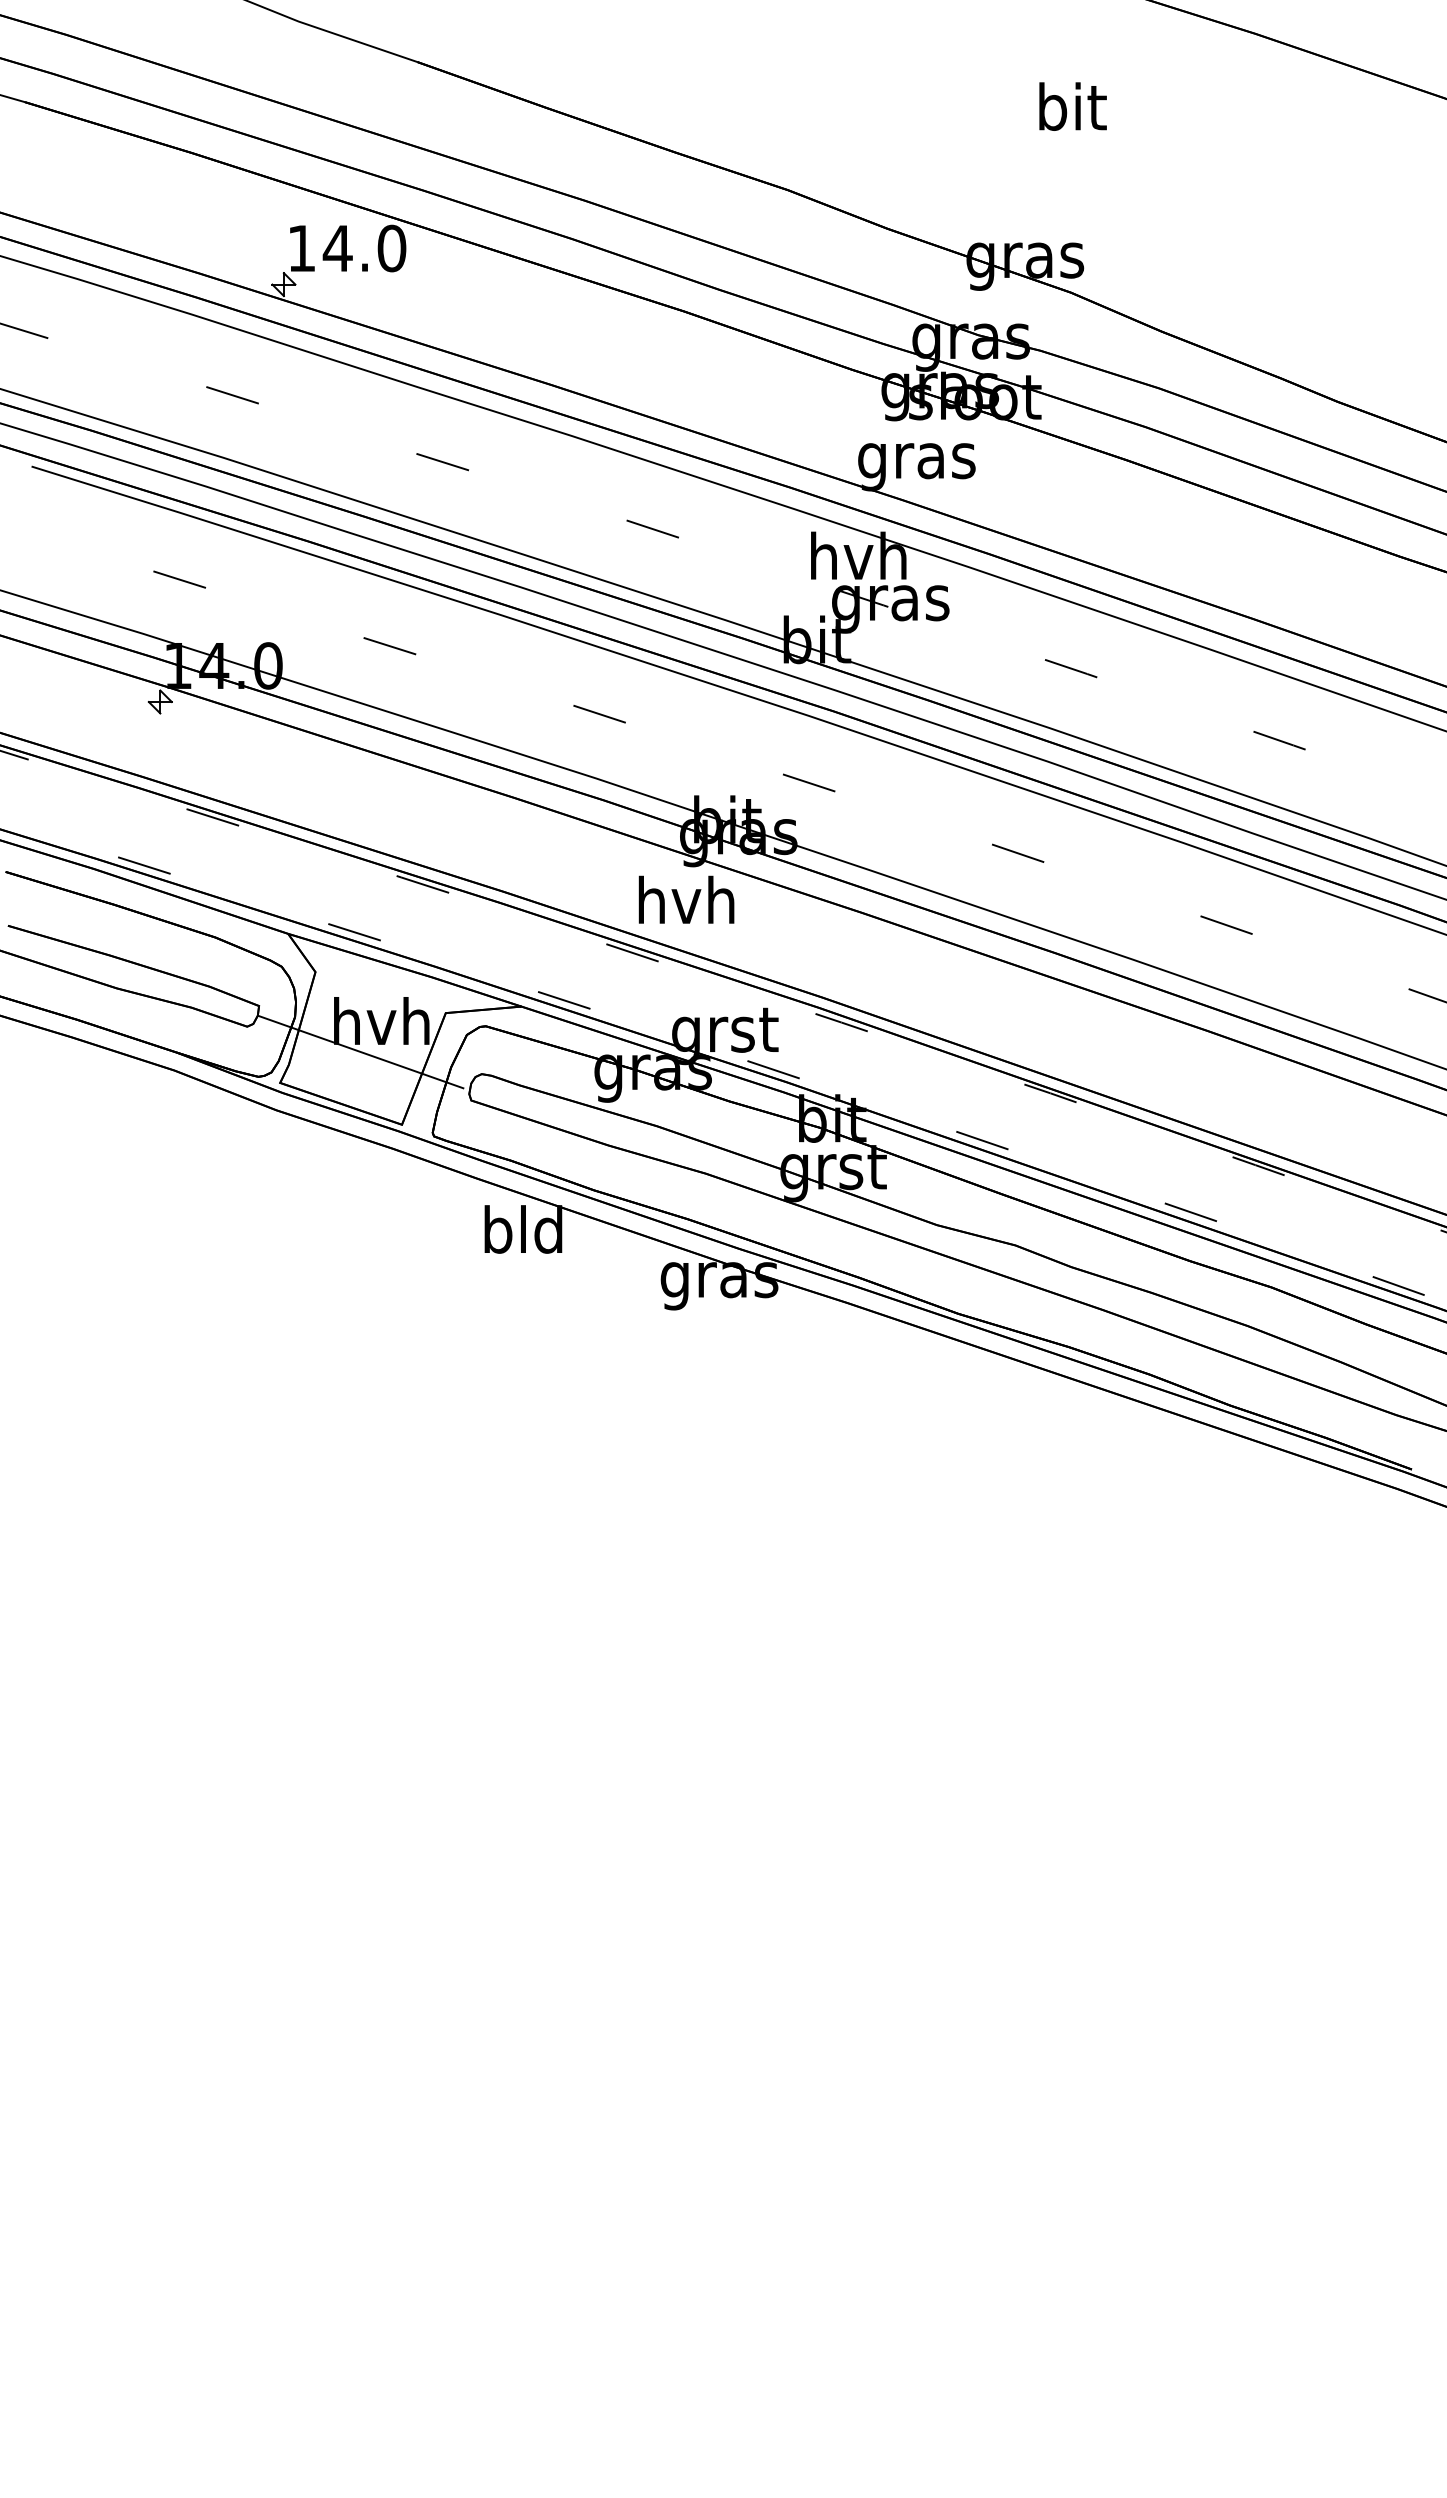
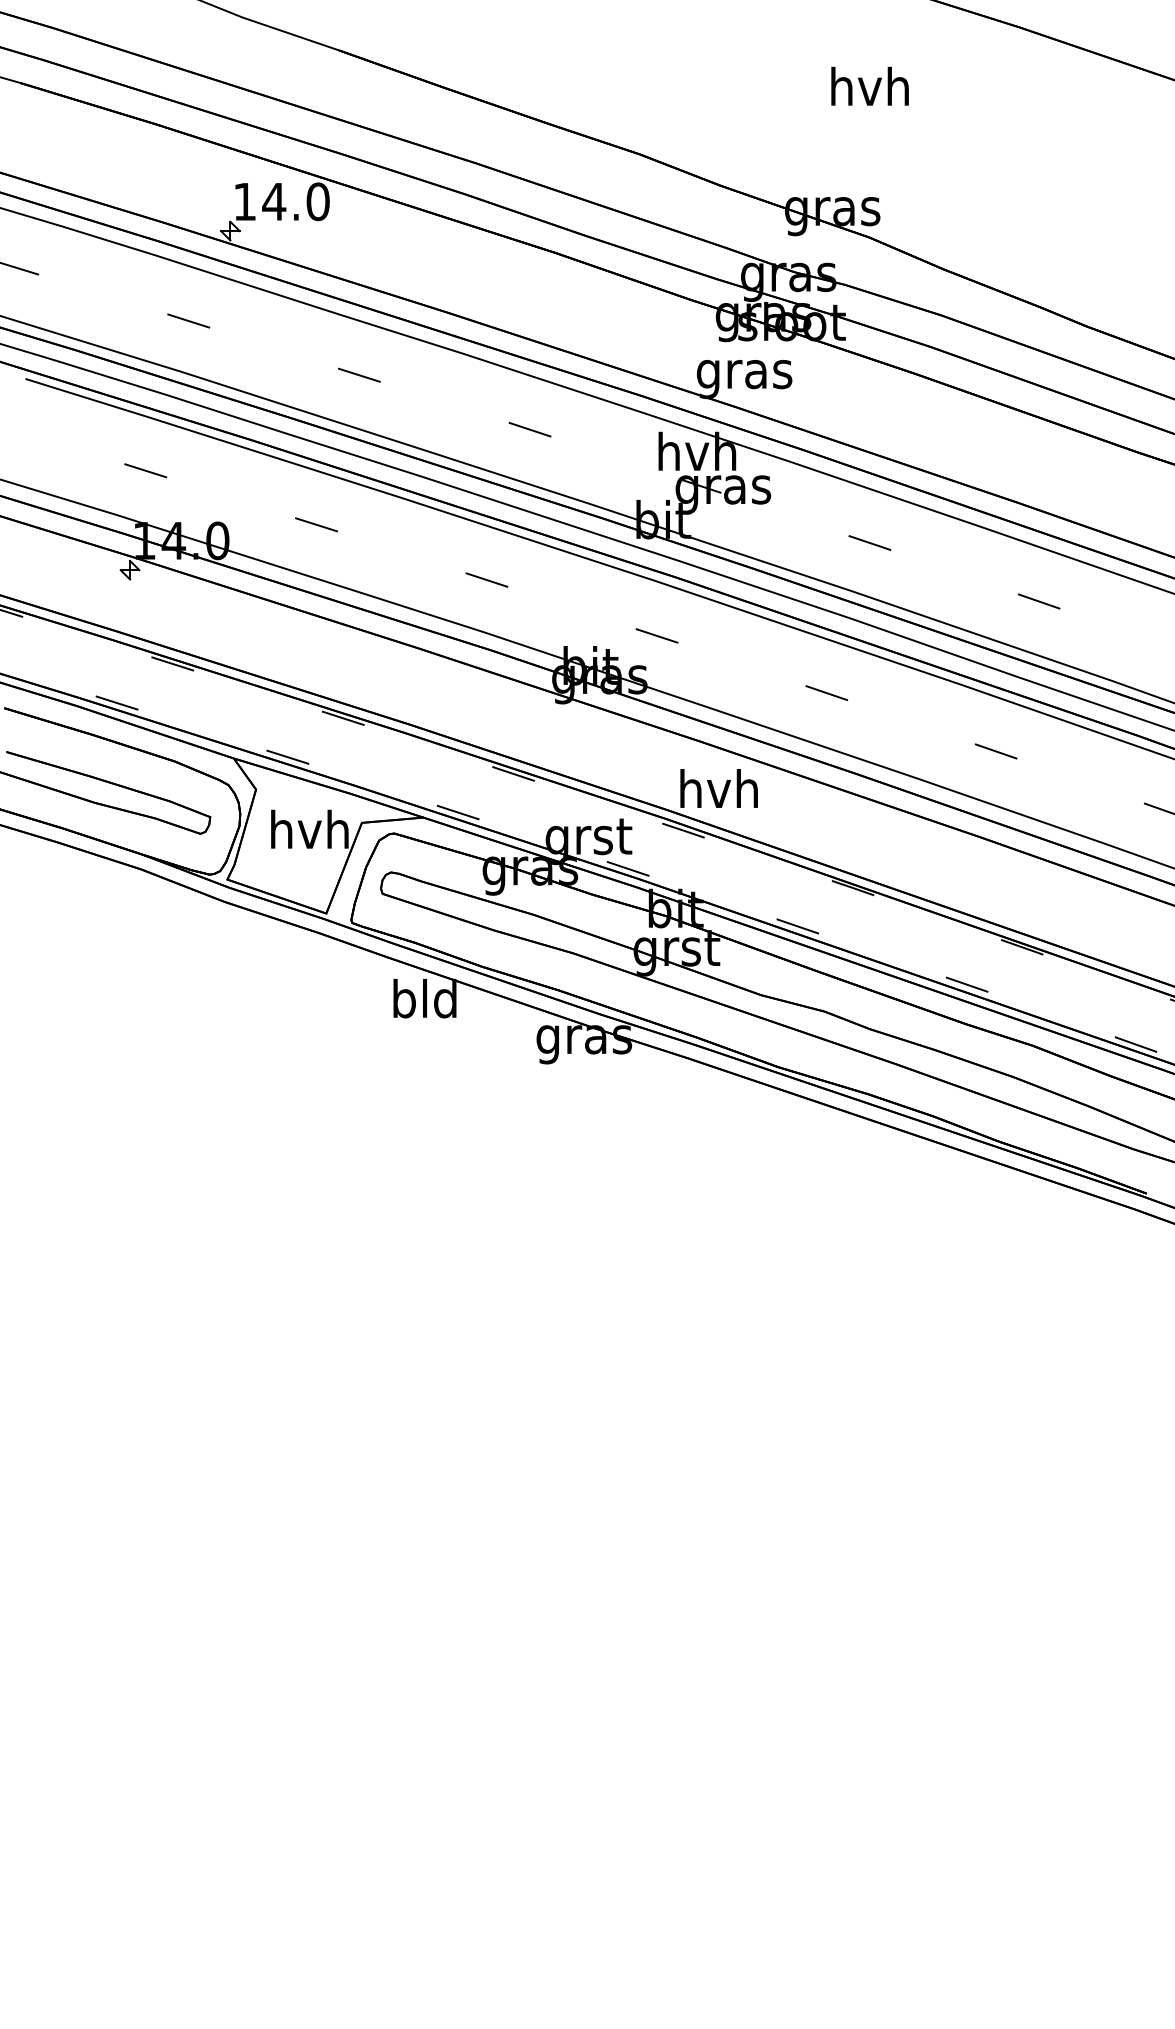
text: (1071, 106) -> (870, 86), bit -> hvh
text: (686, 899) -> (719, 788), moved
line: (360, 1051) -> (292, 854), removed

